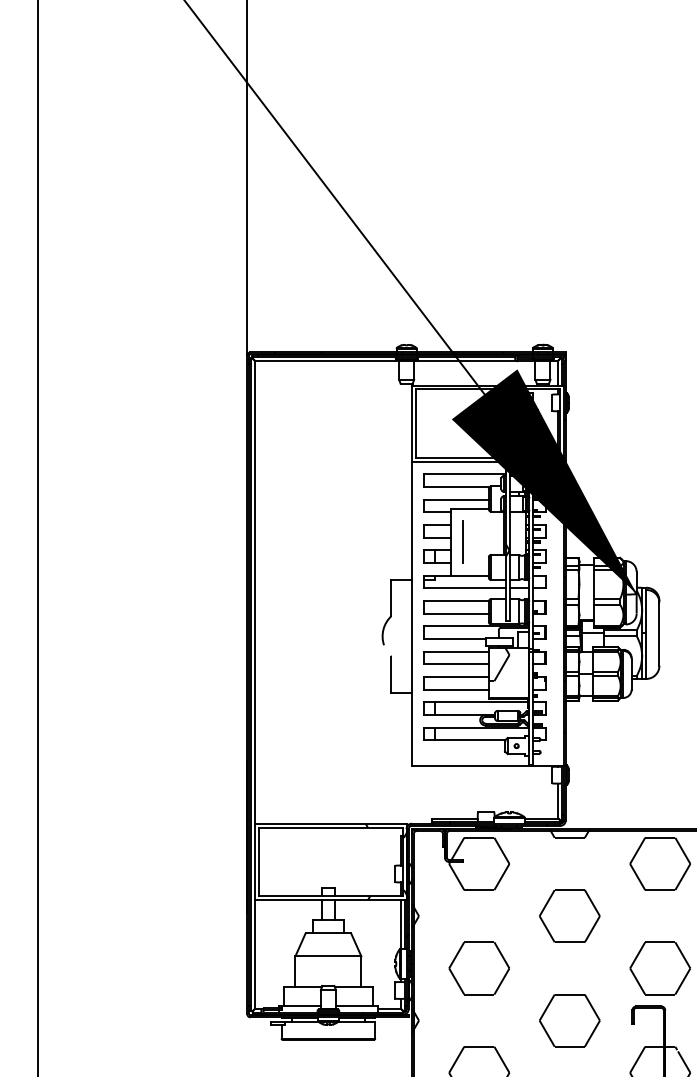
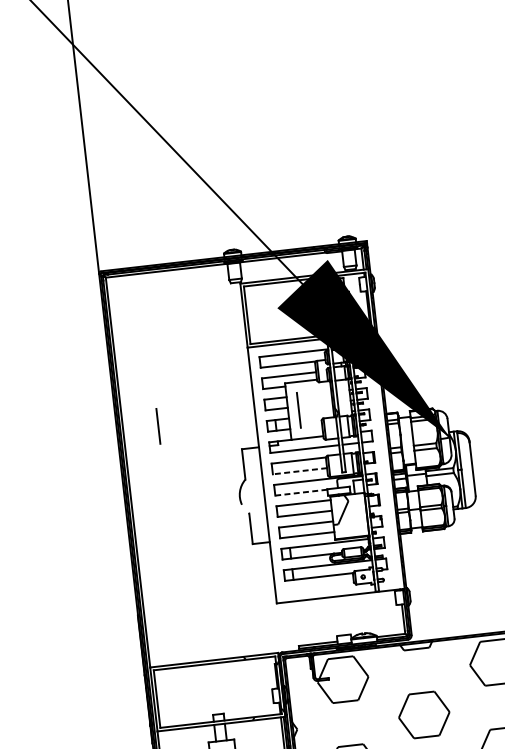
line: (295, 541) -> (157, 426), added
line: (456, 613) -> (299, 471), solid -> dashed
line: (455, 638) -> (301, 492), solid -> dashed

